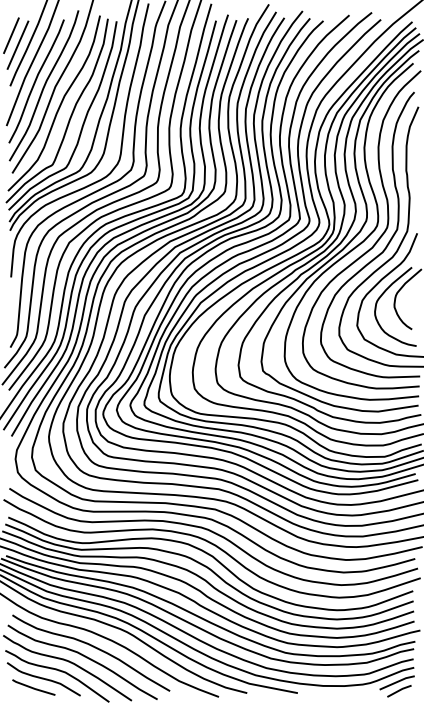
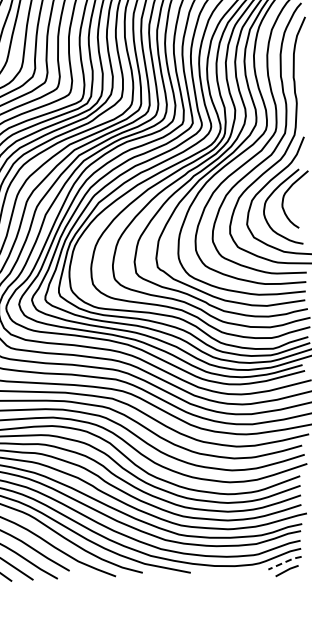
line: (397, 681) -> (285, 561), solid -> dashed

